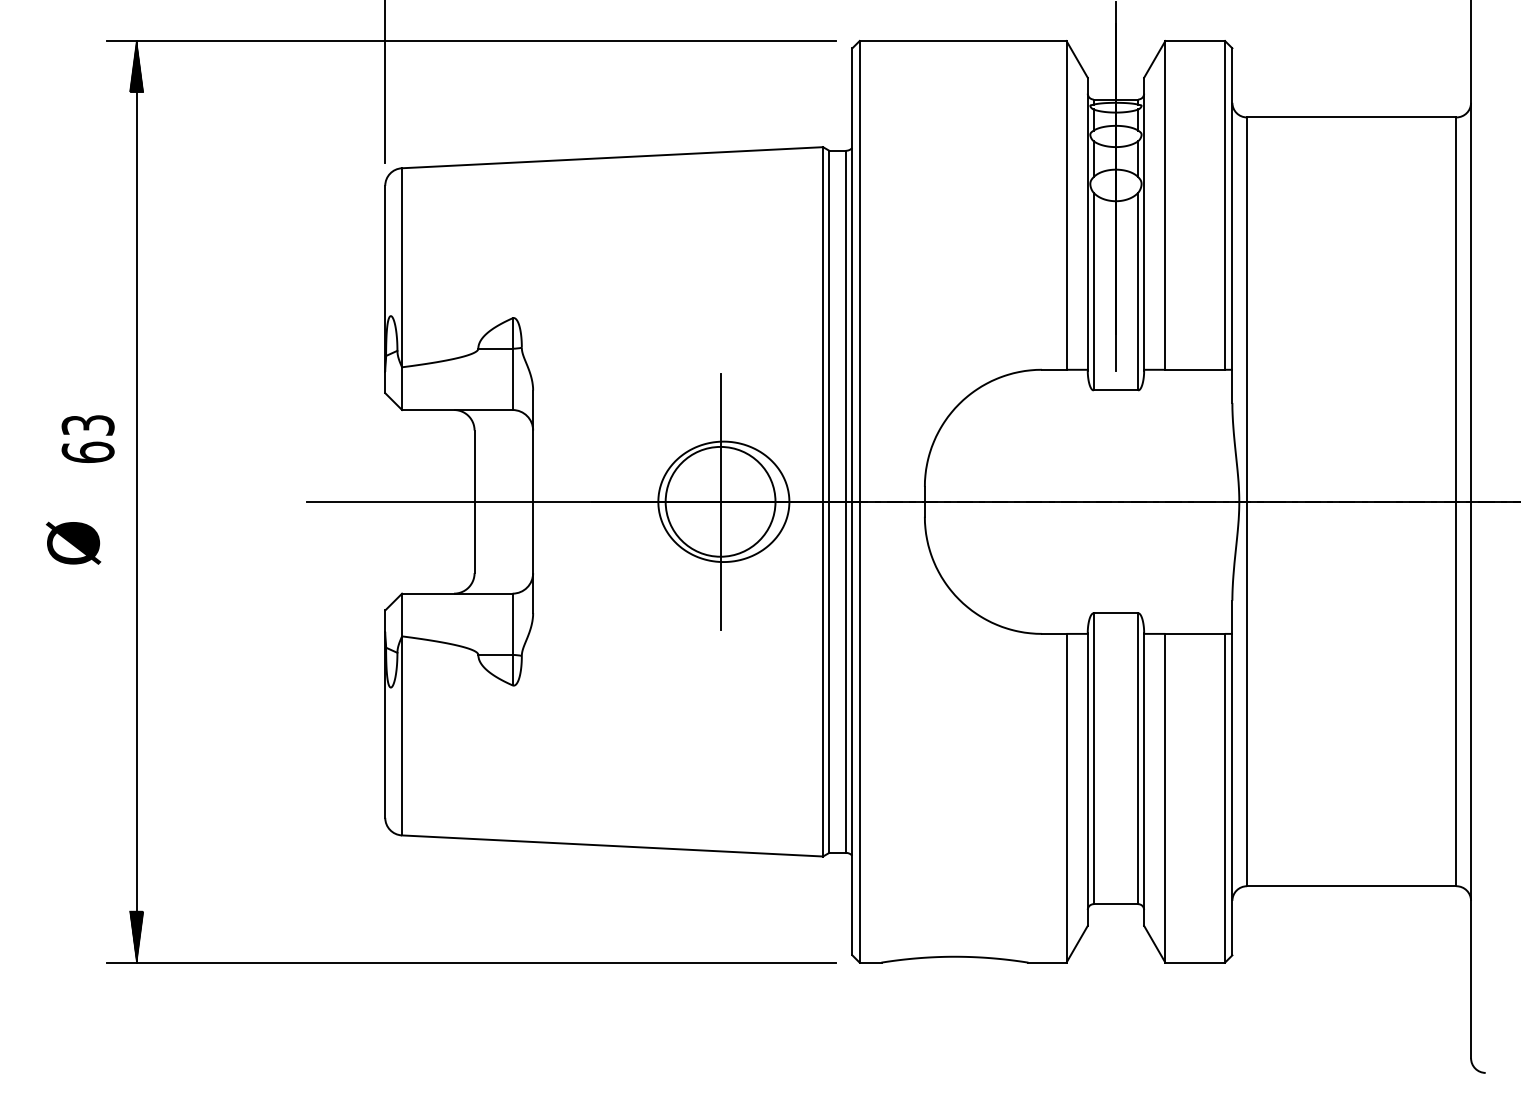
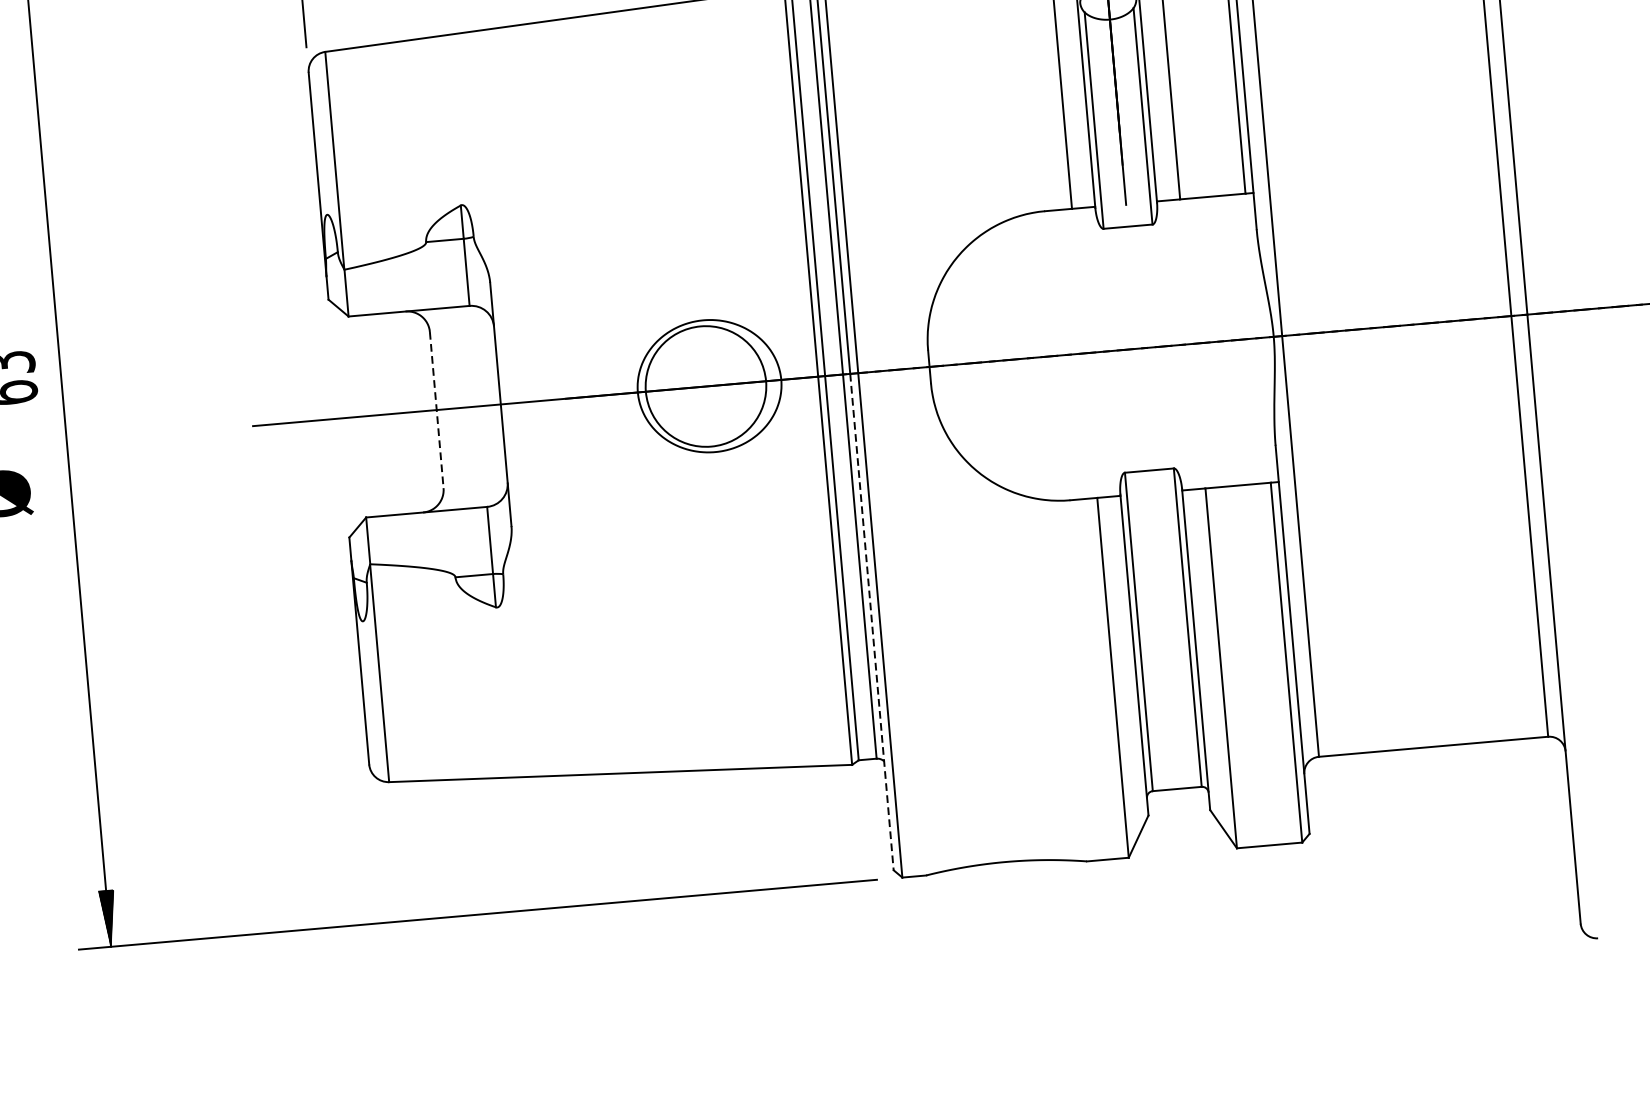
line: (720, 501) -> (705, 386), removed
line: (474, 502) -> (436, 410), solid -> dashed
line: (852, 728) -> (872, 621), solid -> dashed

